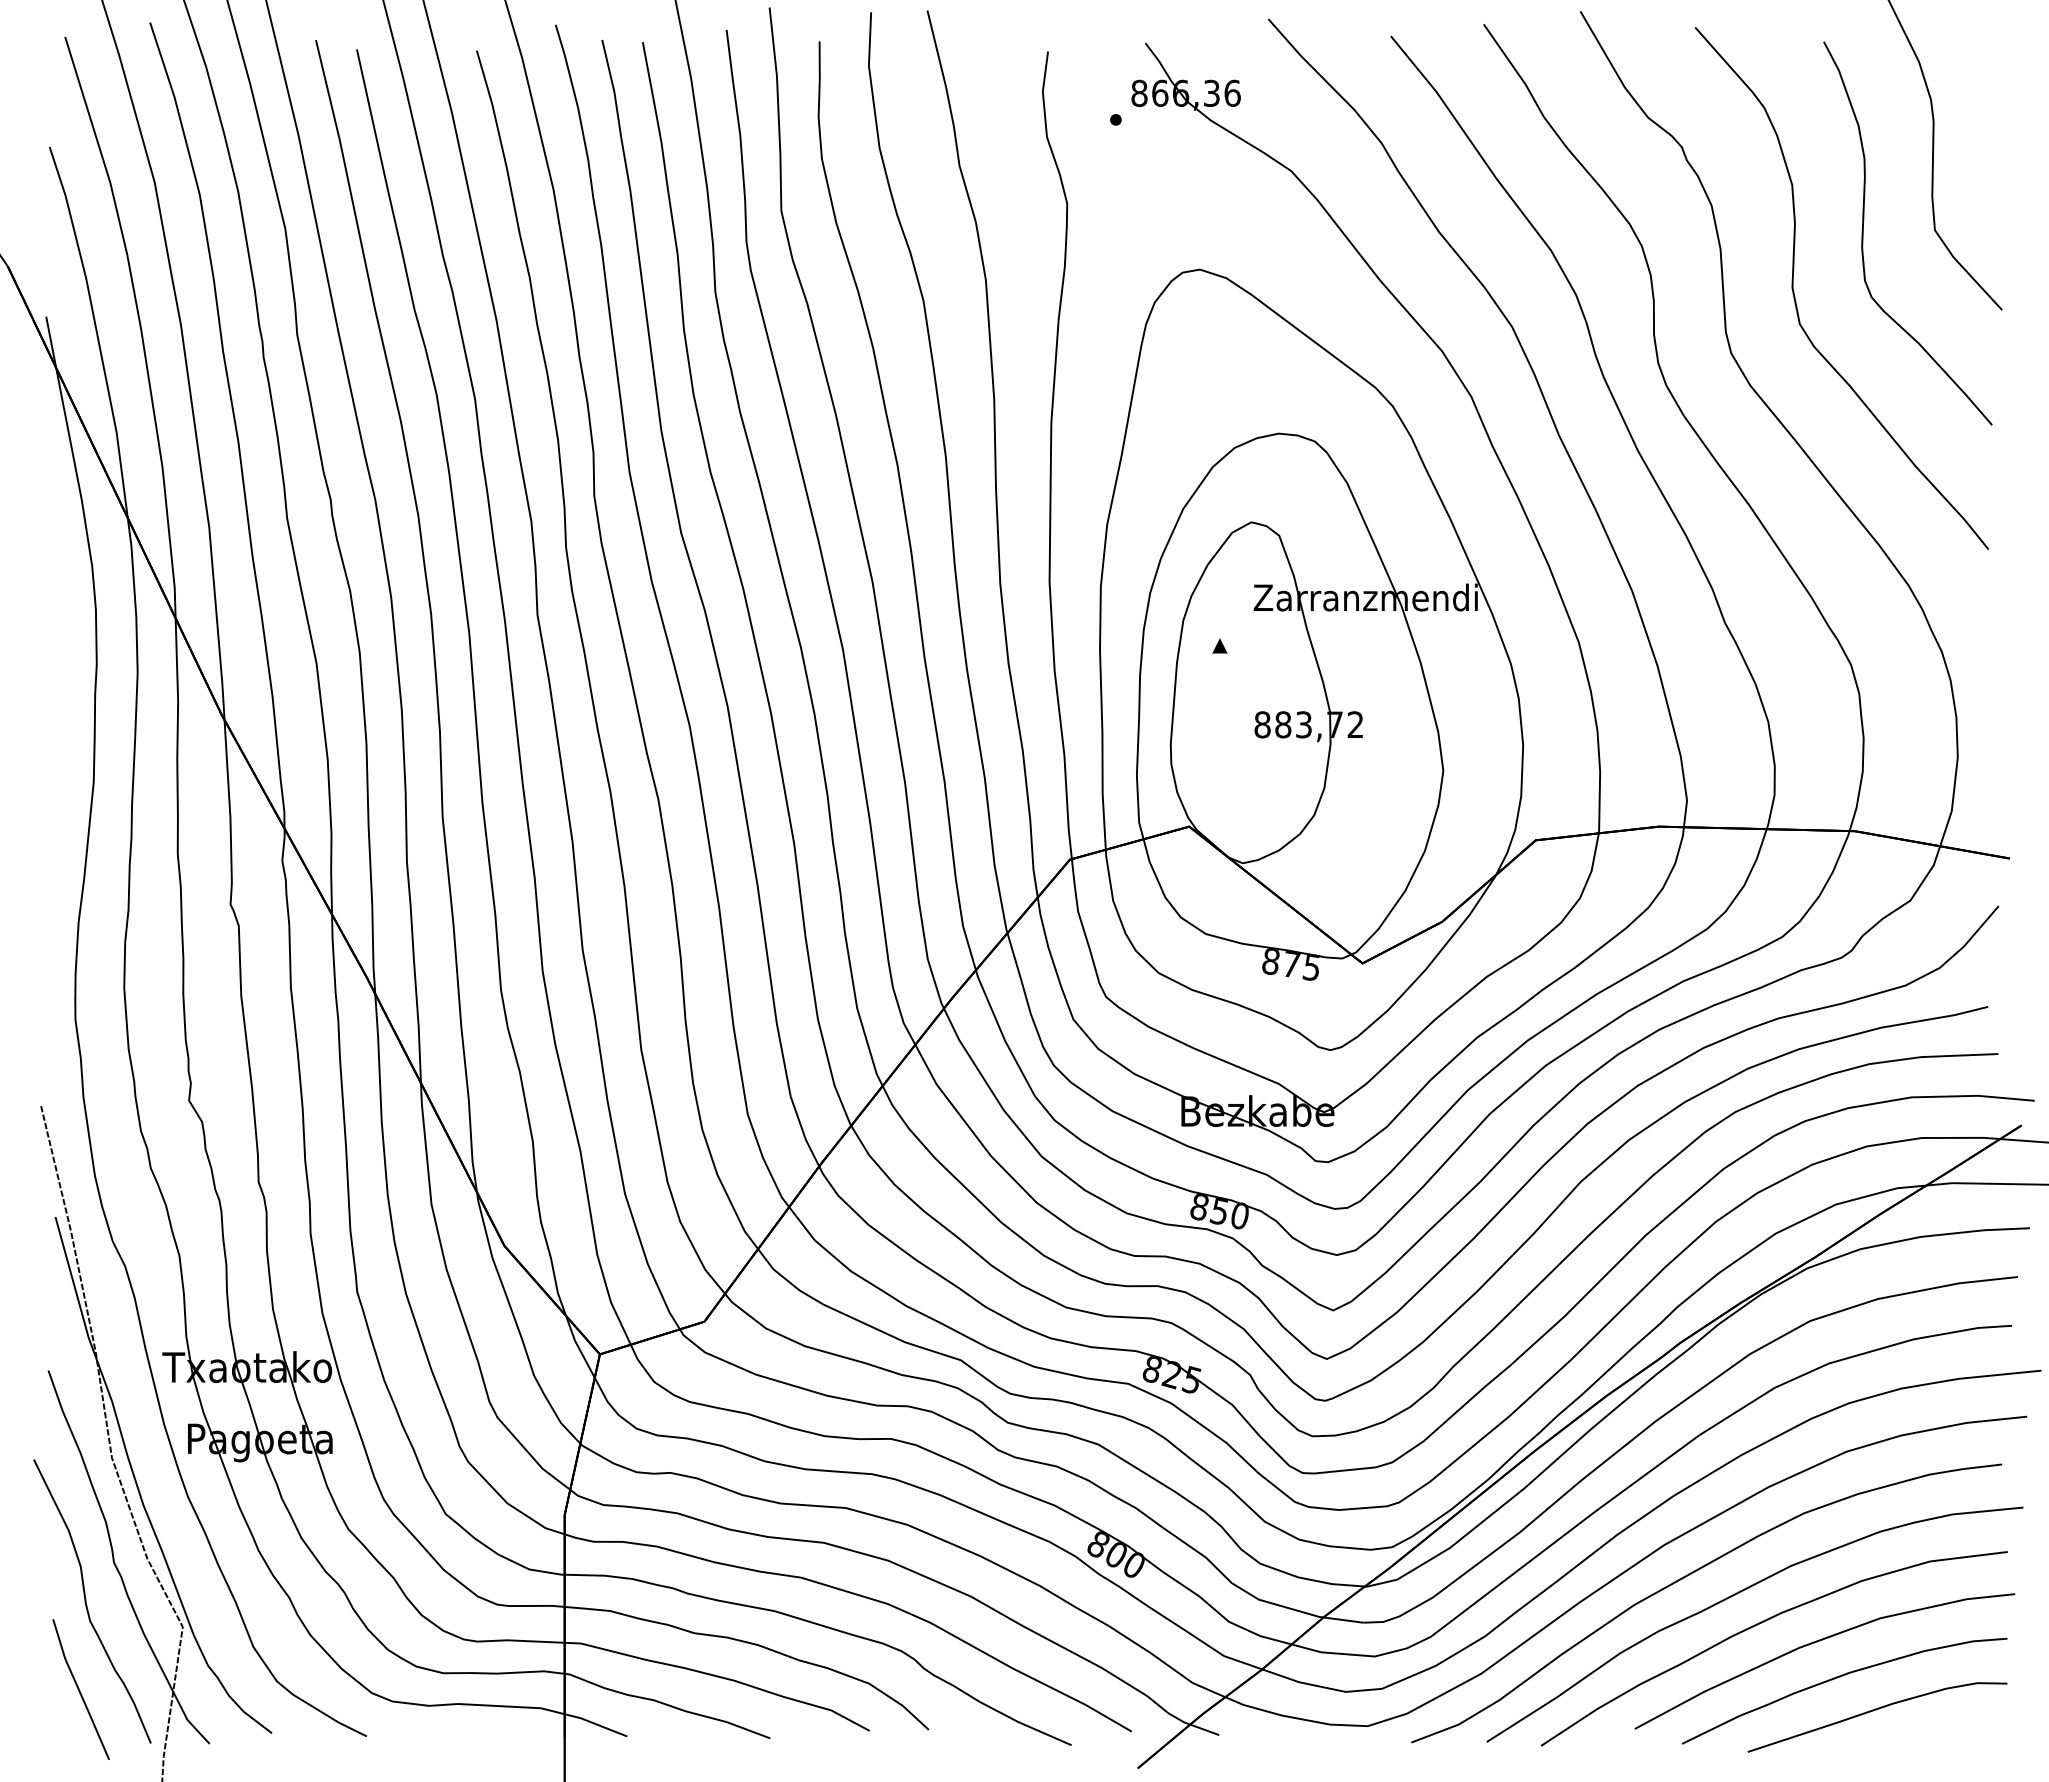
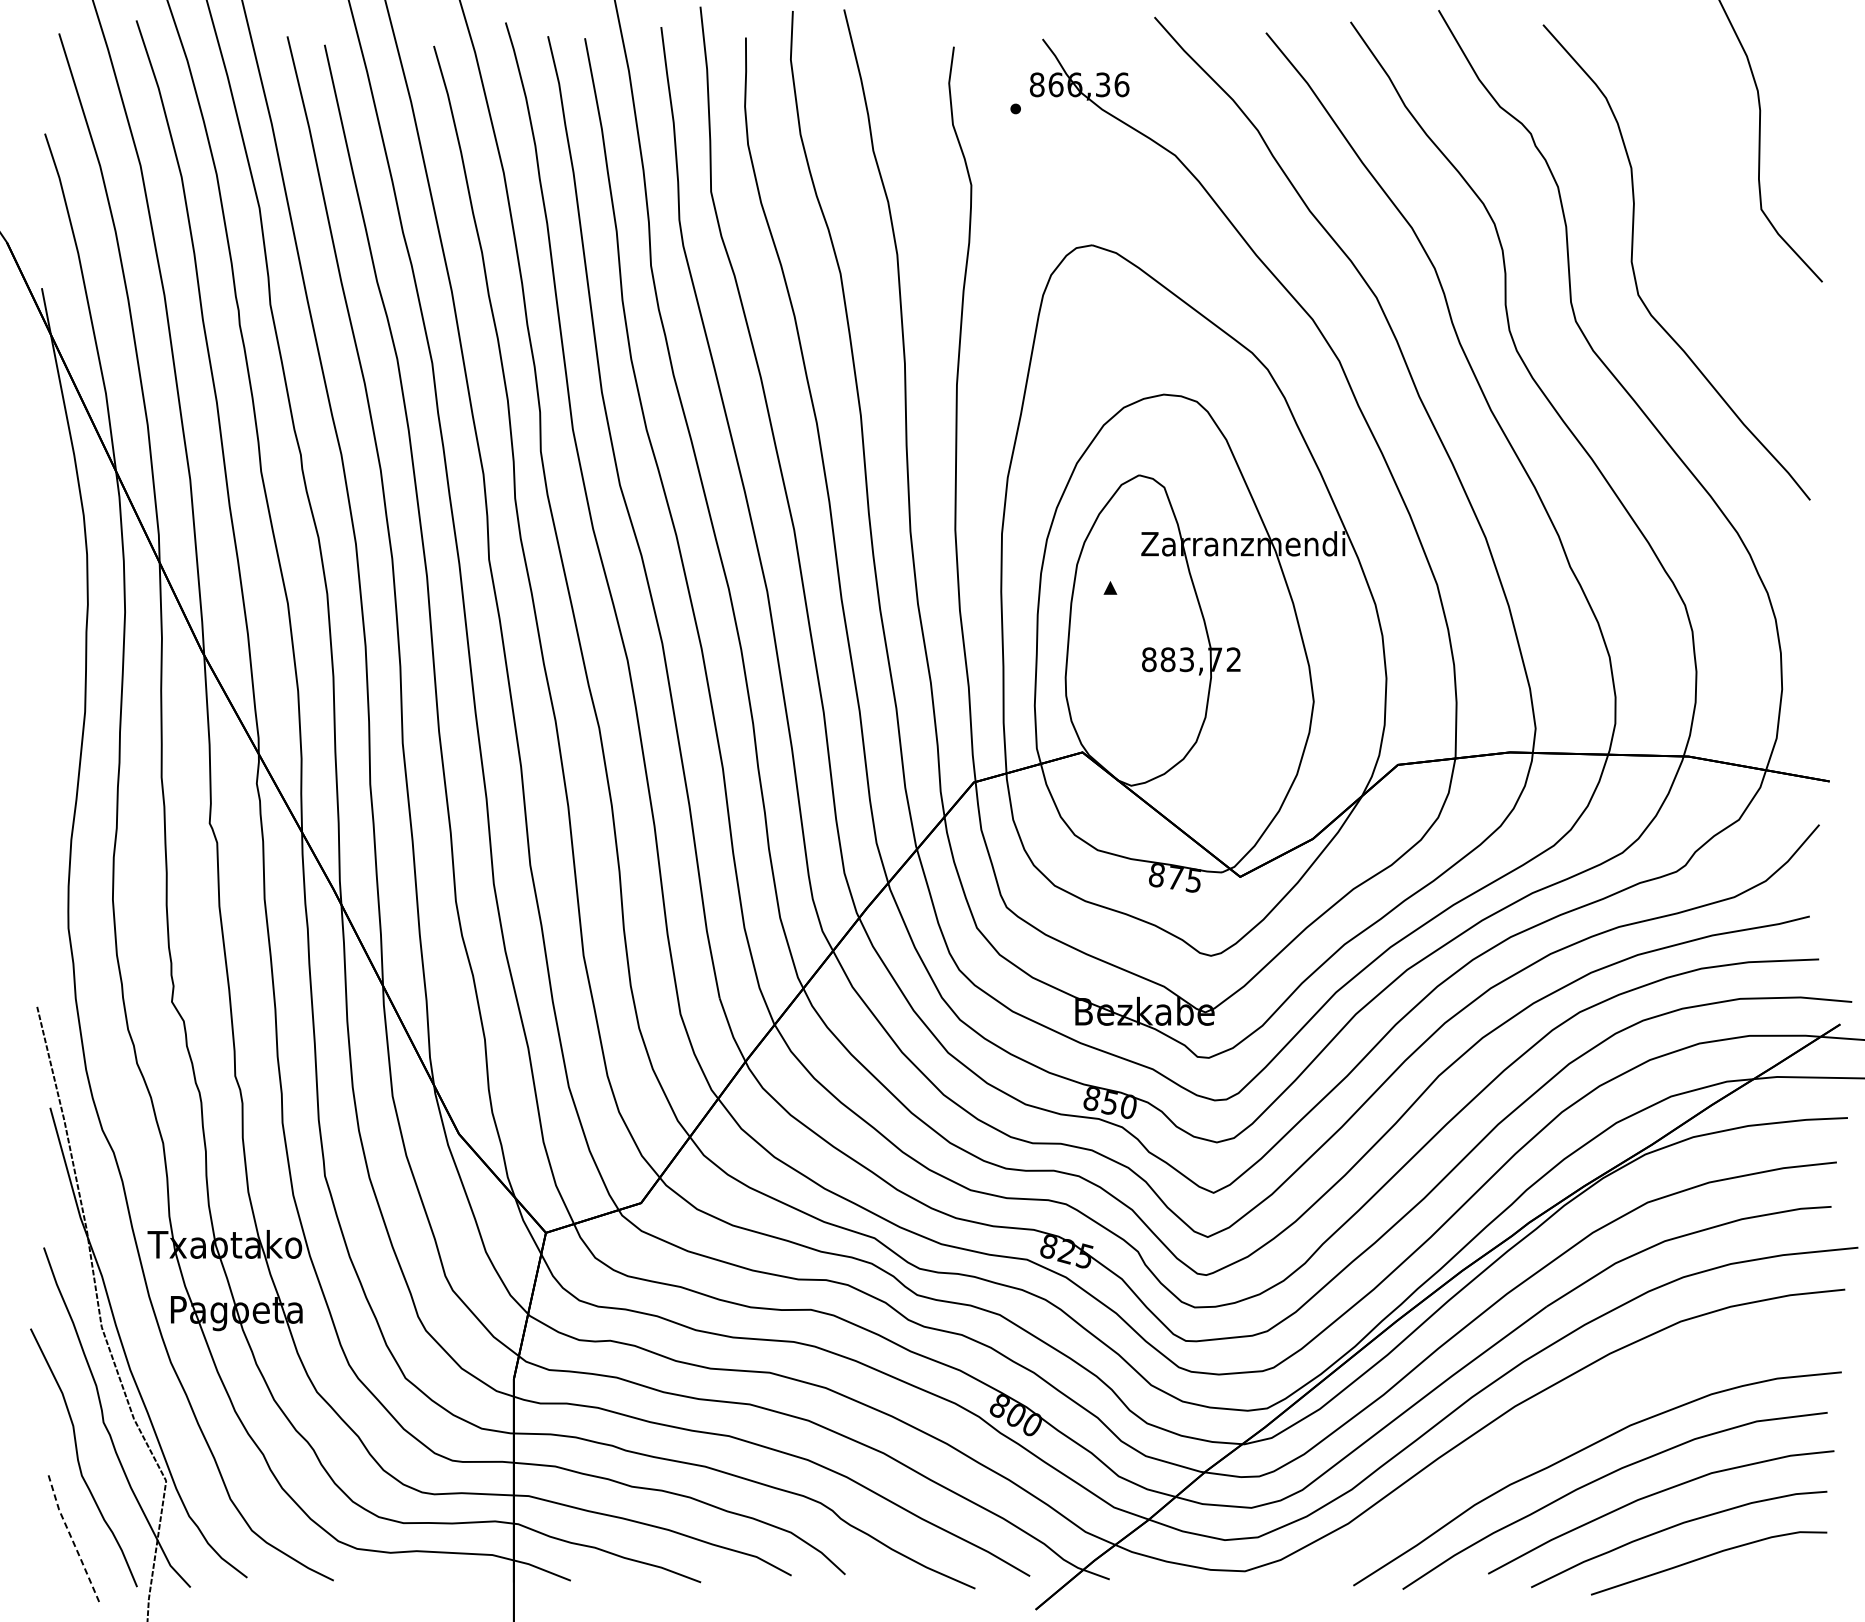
curve: (1863, 233) -> (1696, 212), removed
curve: (1691, 1574) -> (1539, 1433), removed
line: (78, 1689) -> (71, 1537), solid -> dashed

